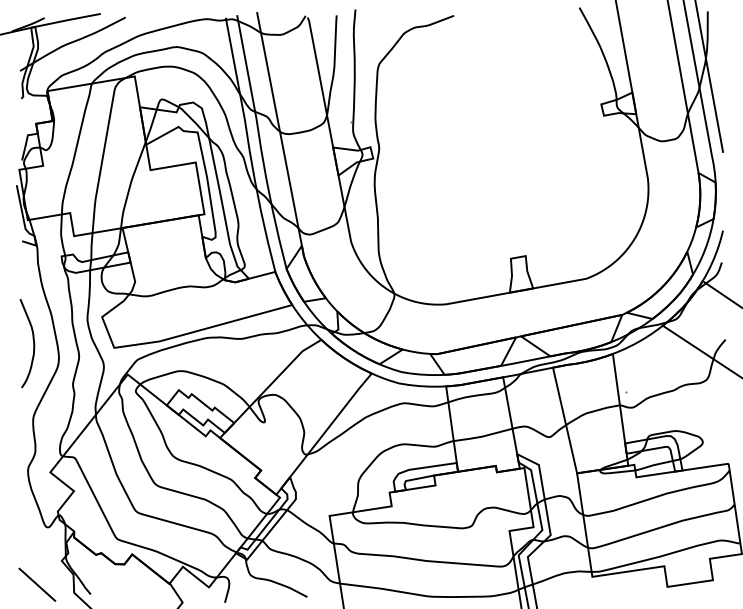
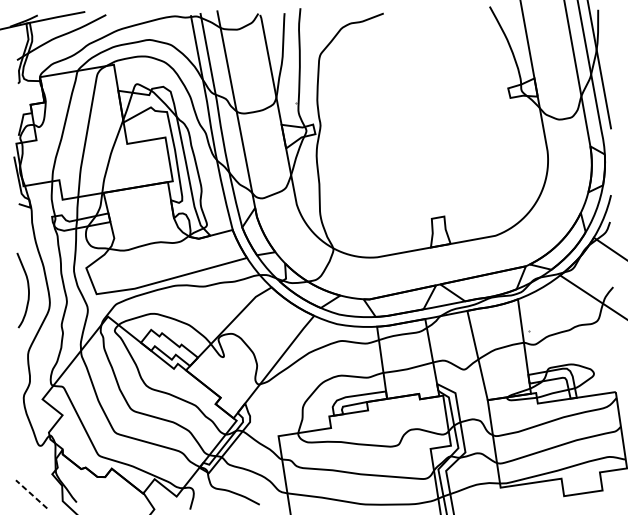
line: (37, 584) -> (31, 494), solid -> dashed

